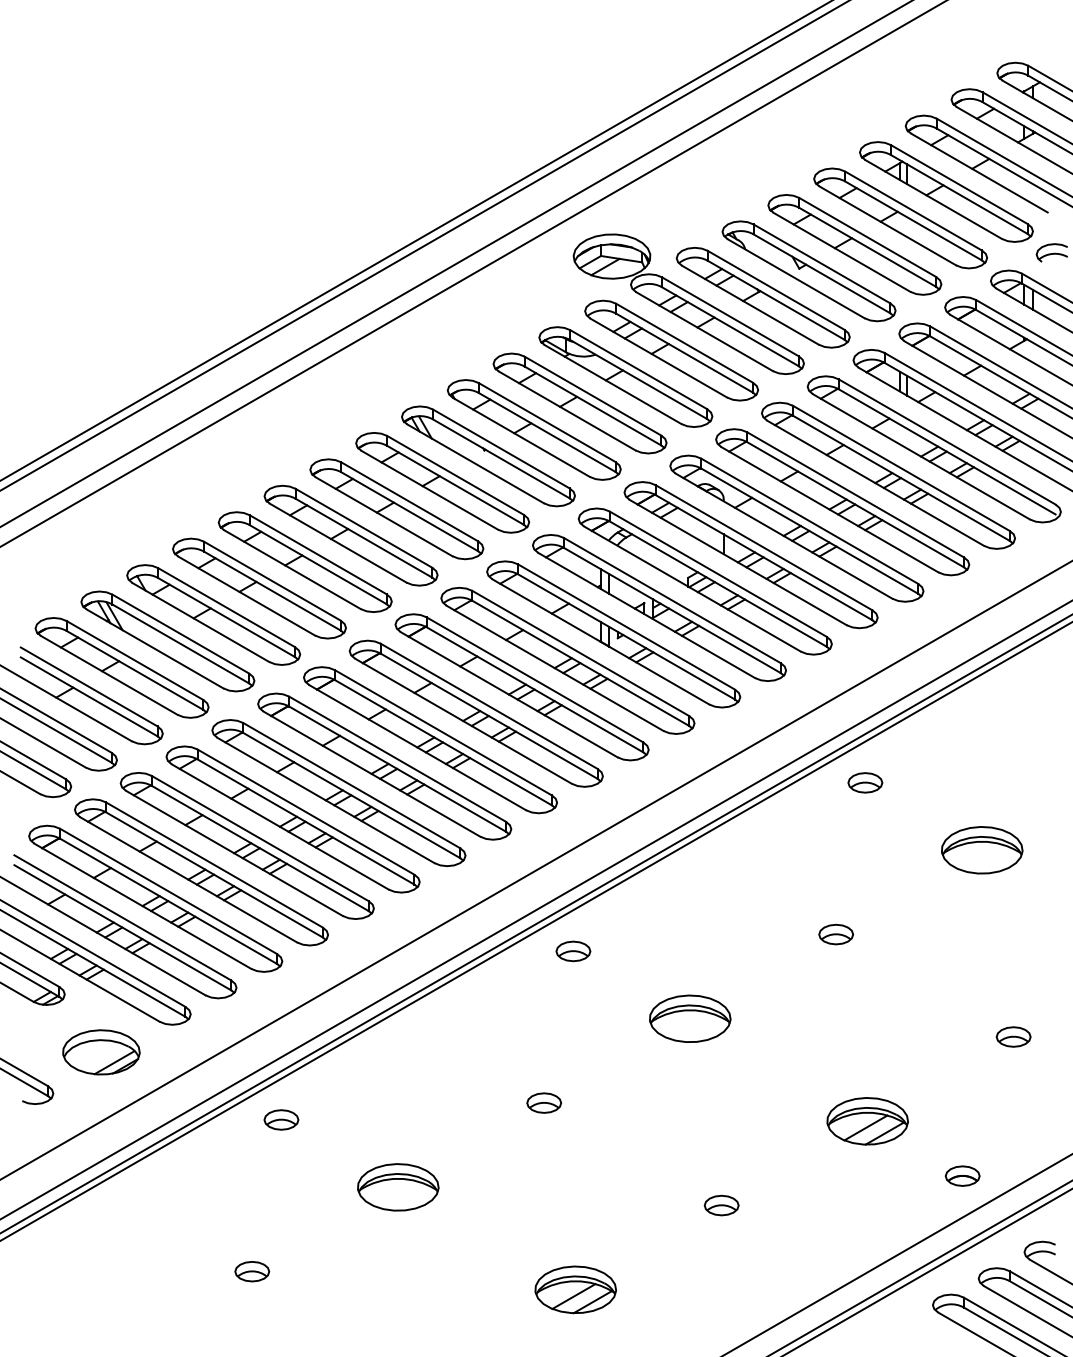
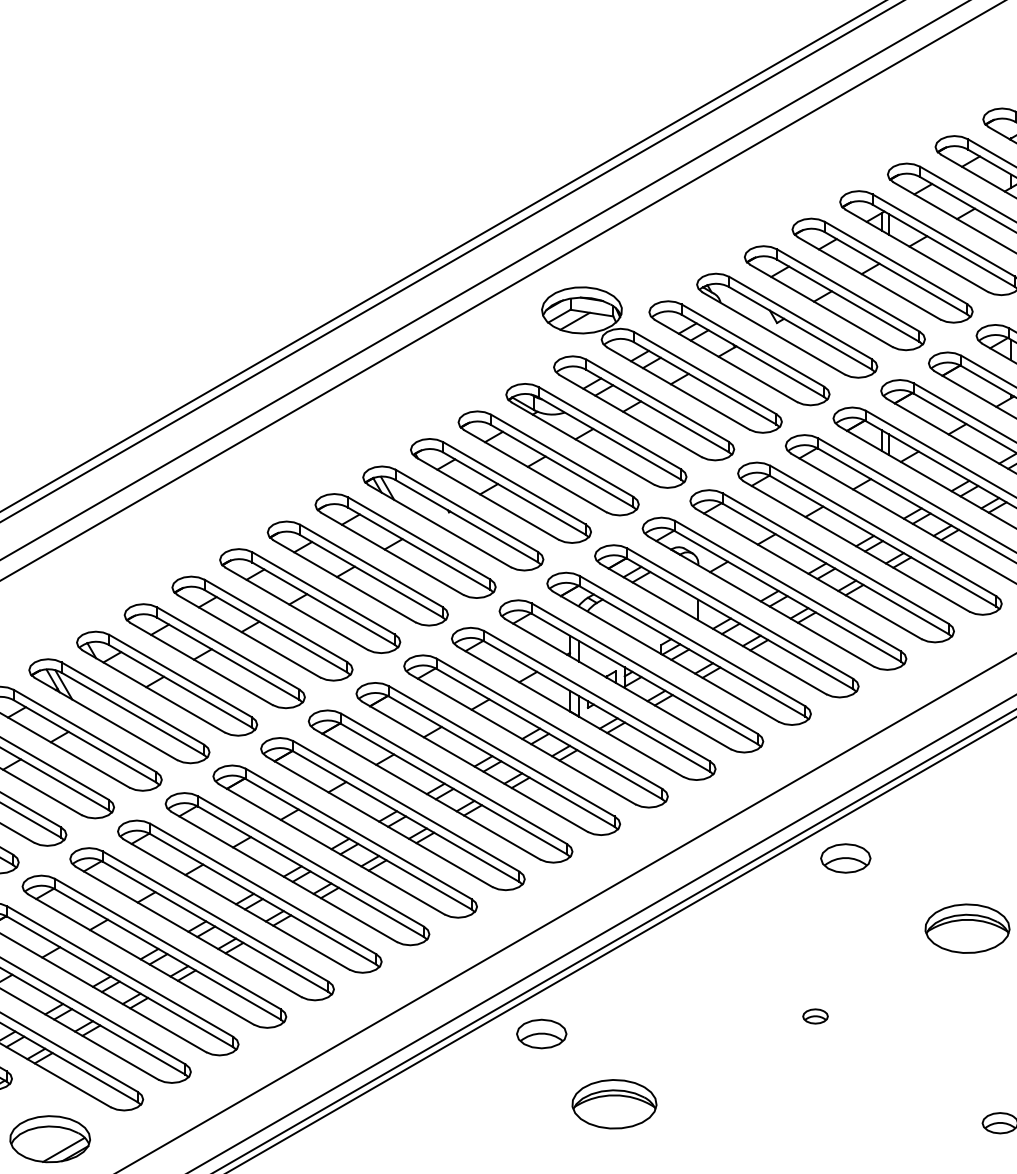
part: (865, 782) -> (845, 858), size x1.4
part: (836, 934) -> (815, 1016), size x0.7
part: (573, 951) -> (541, 1034), size x1.4
part: (690, 1018) -> (614, 1103), moved

